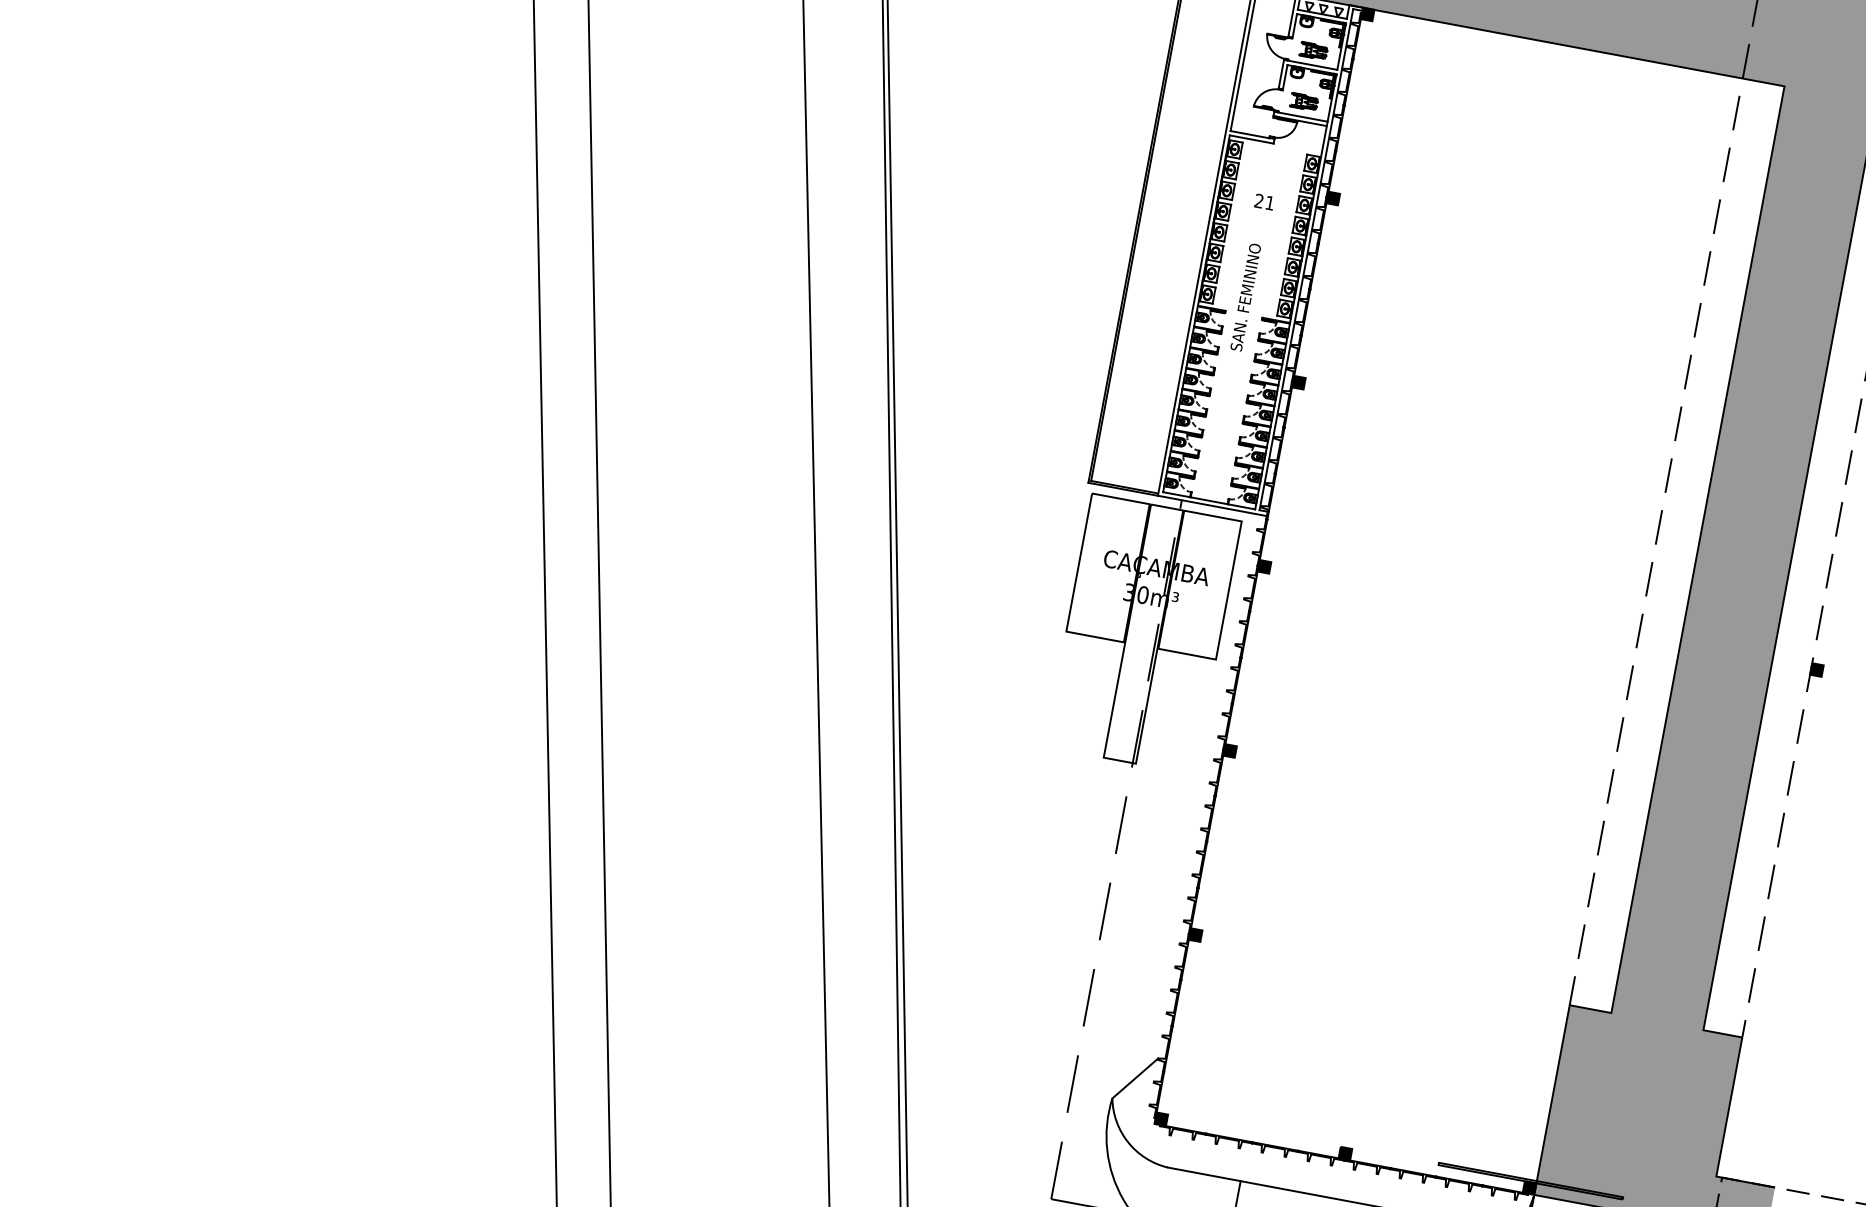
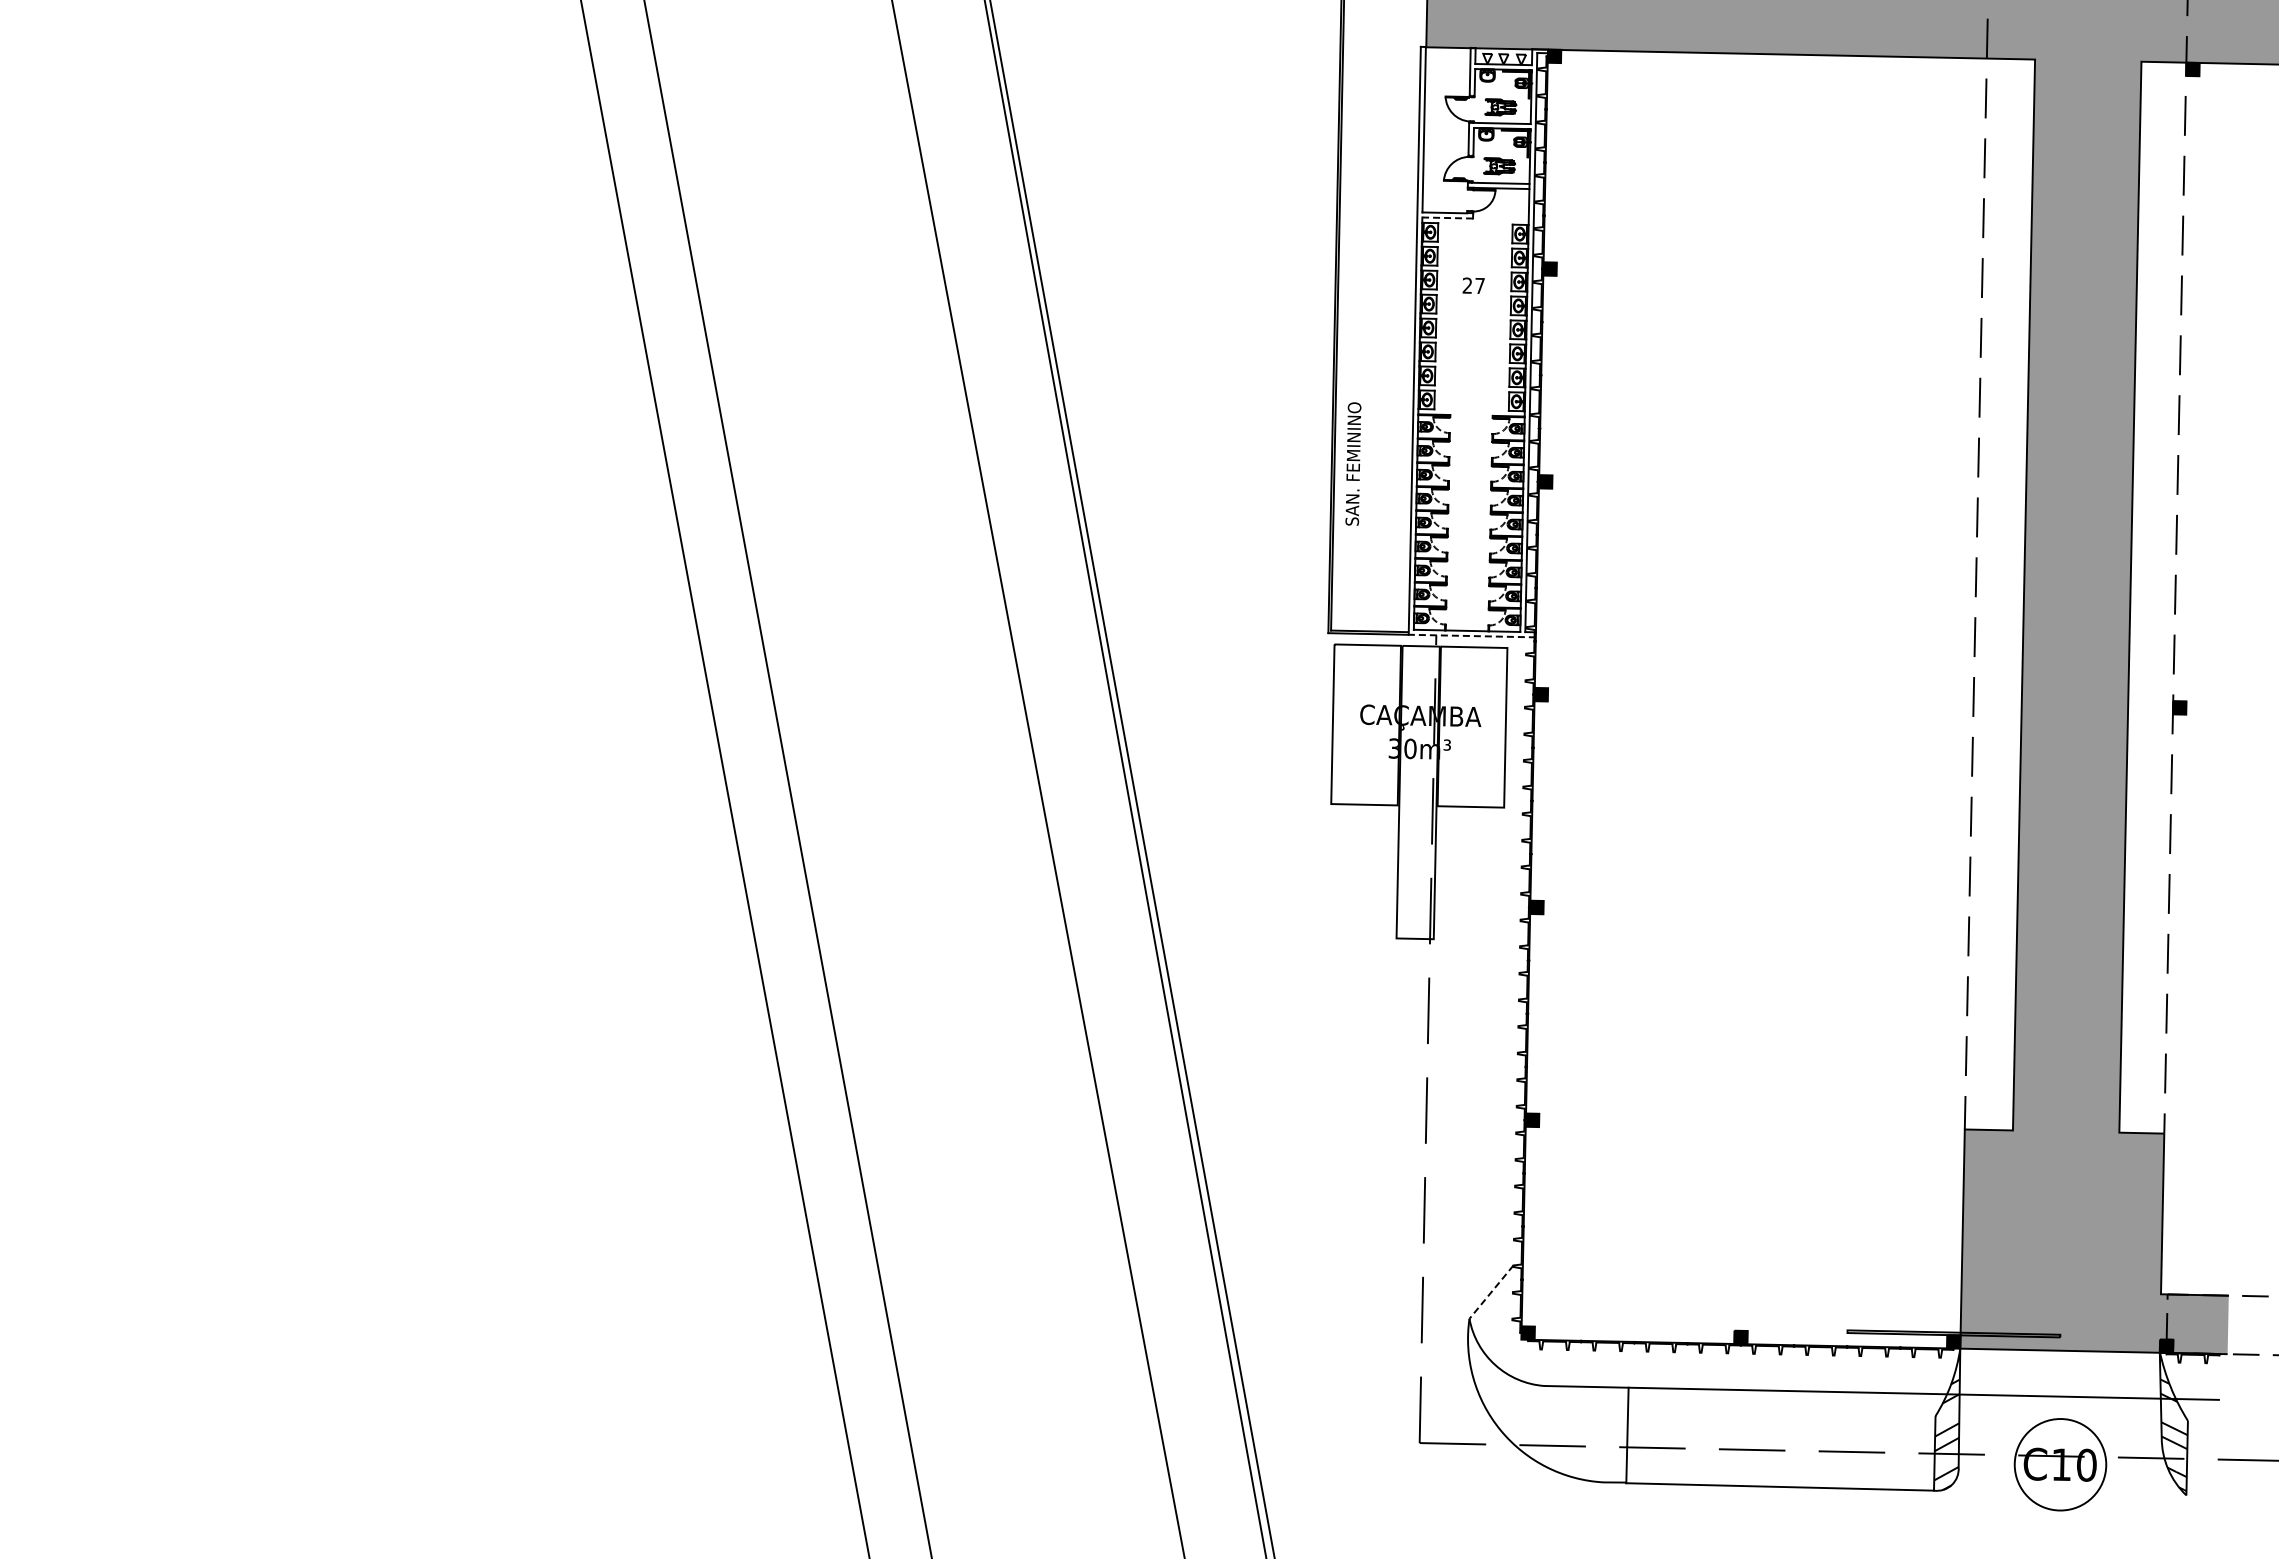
line: (1251, 139) -> (1447, 218), solid -> dashed
text: (1269, 202) -> (1479, 285), 21 -> 27
text: (1246, 296) -> (1353, 463), moved
line: (1213, 506) -> (1472, 636), solid -> dashed
line: (1135, 1078) -> (1491, 1292), solid -> dashed

